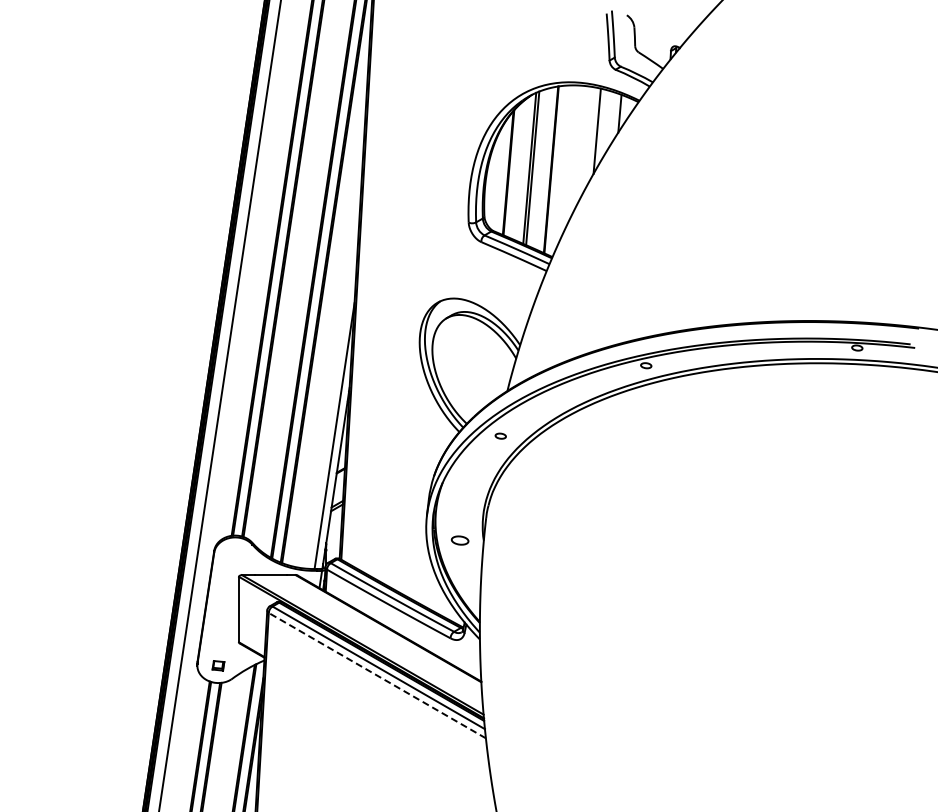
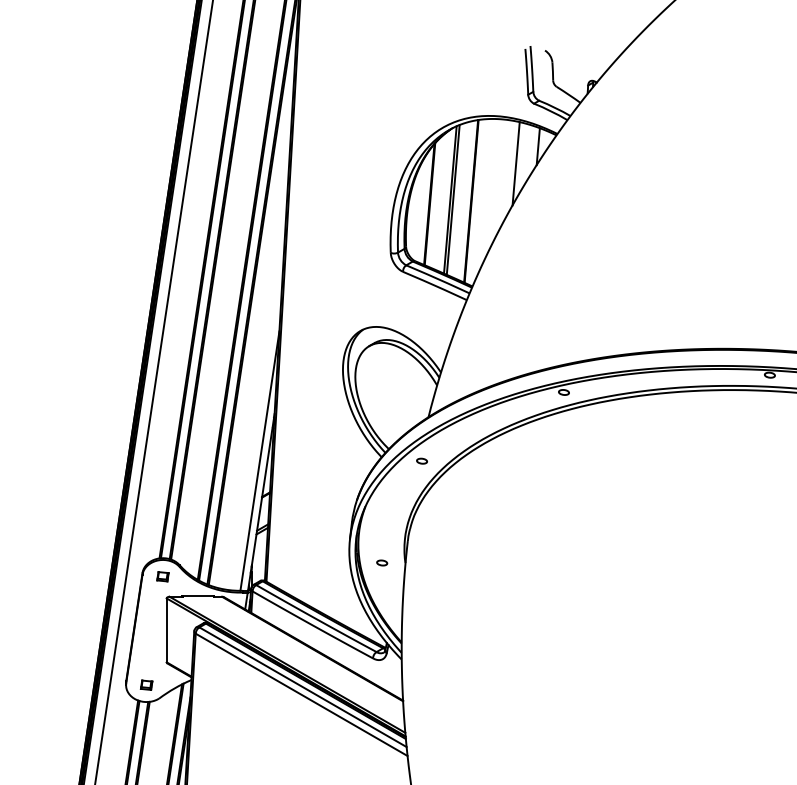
part: (459, 540) -> (381, 562), size x0.62
part: (235, 554) -> (163, 576), added
line: (376, 675) -> (300, 694), dashed -> solid

